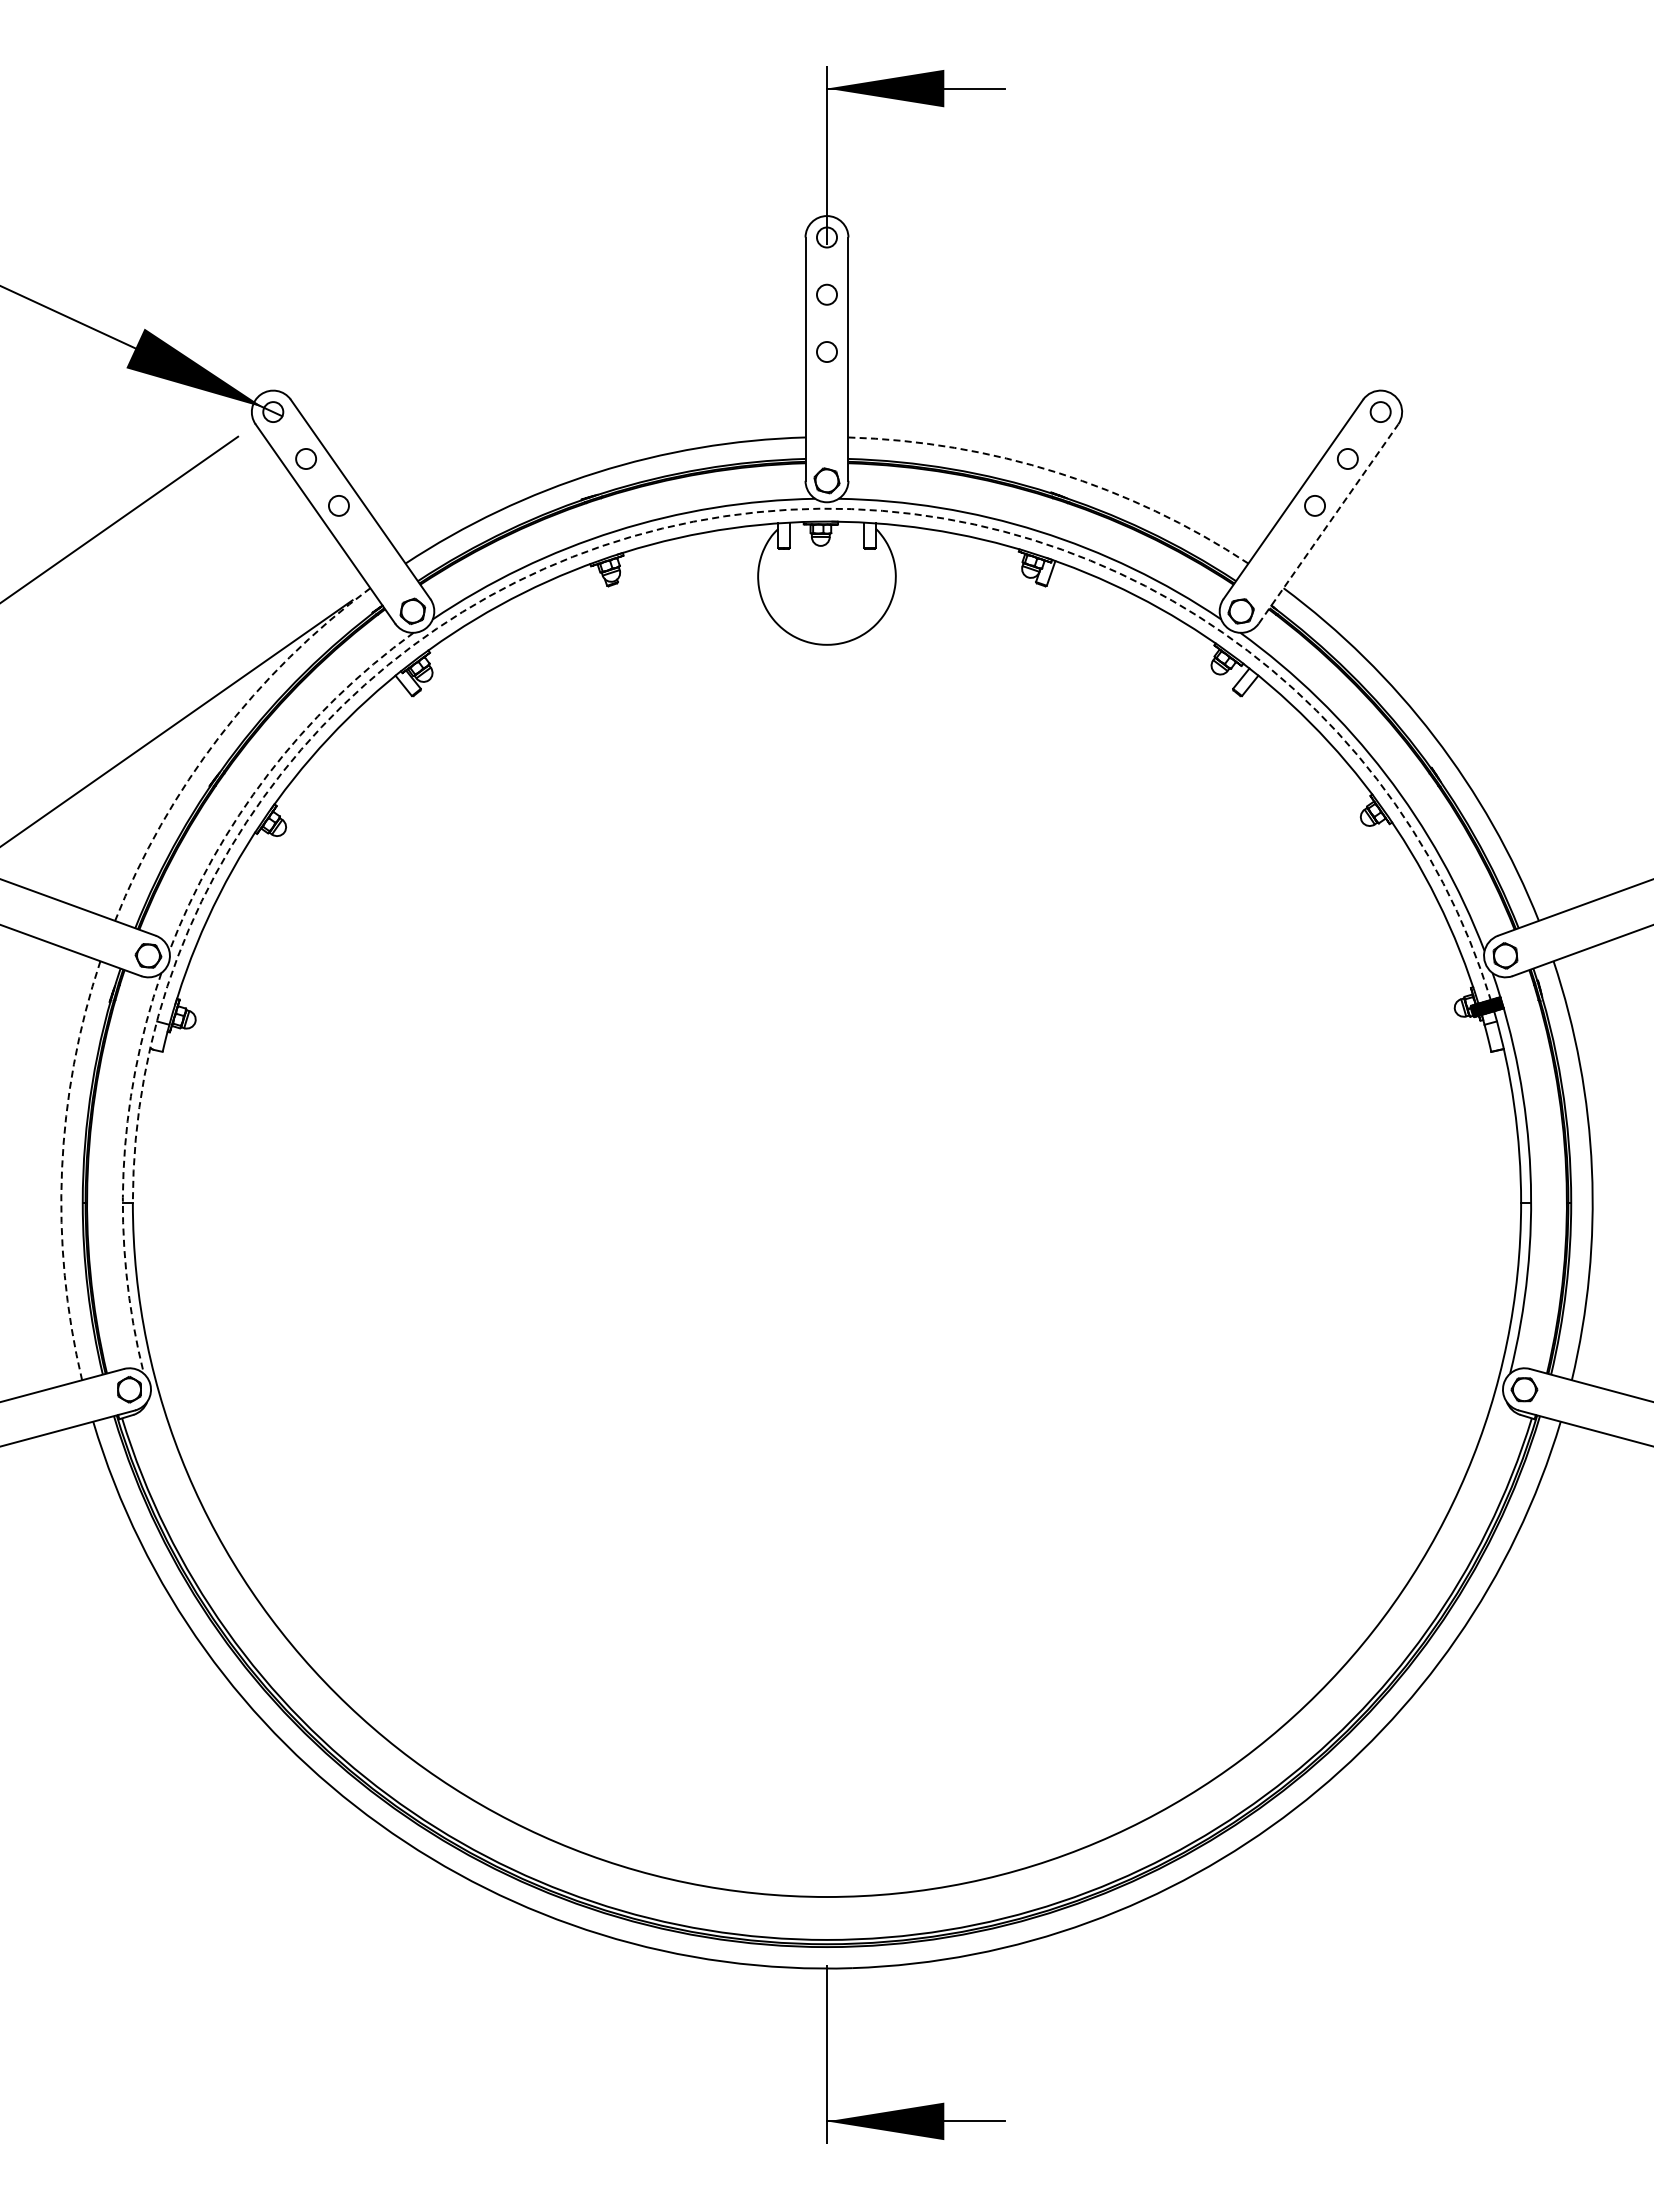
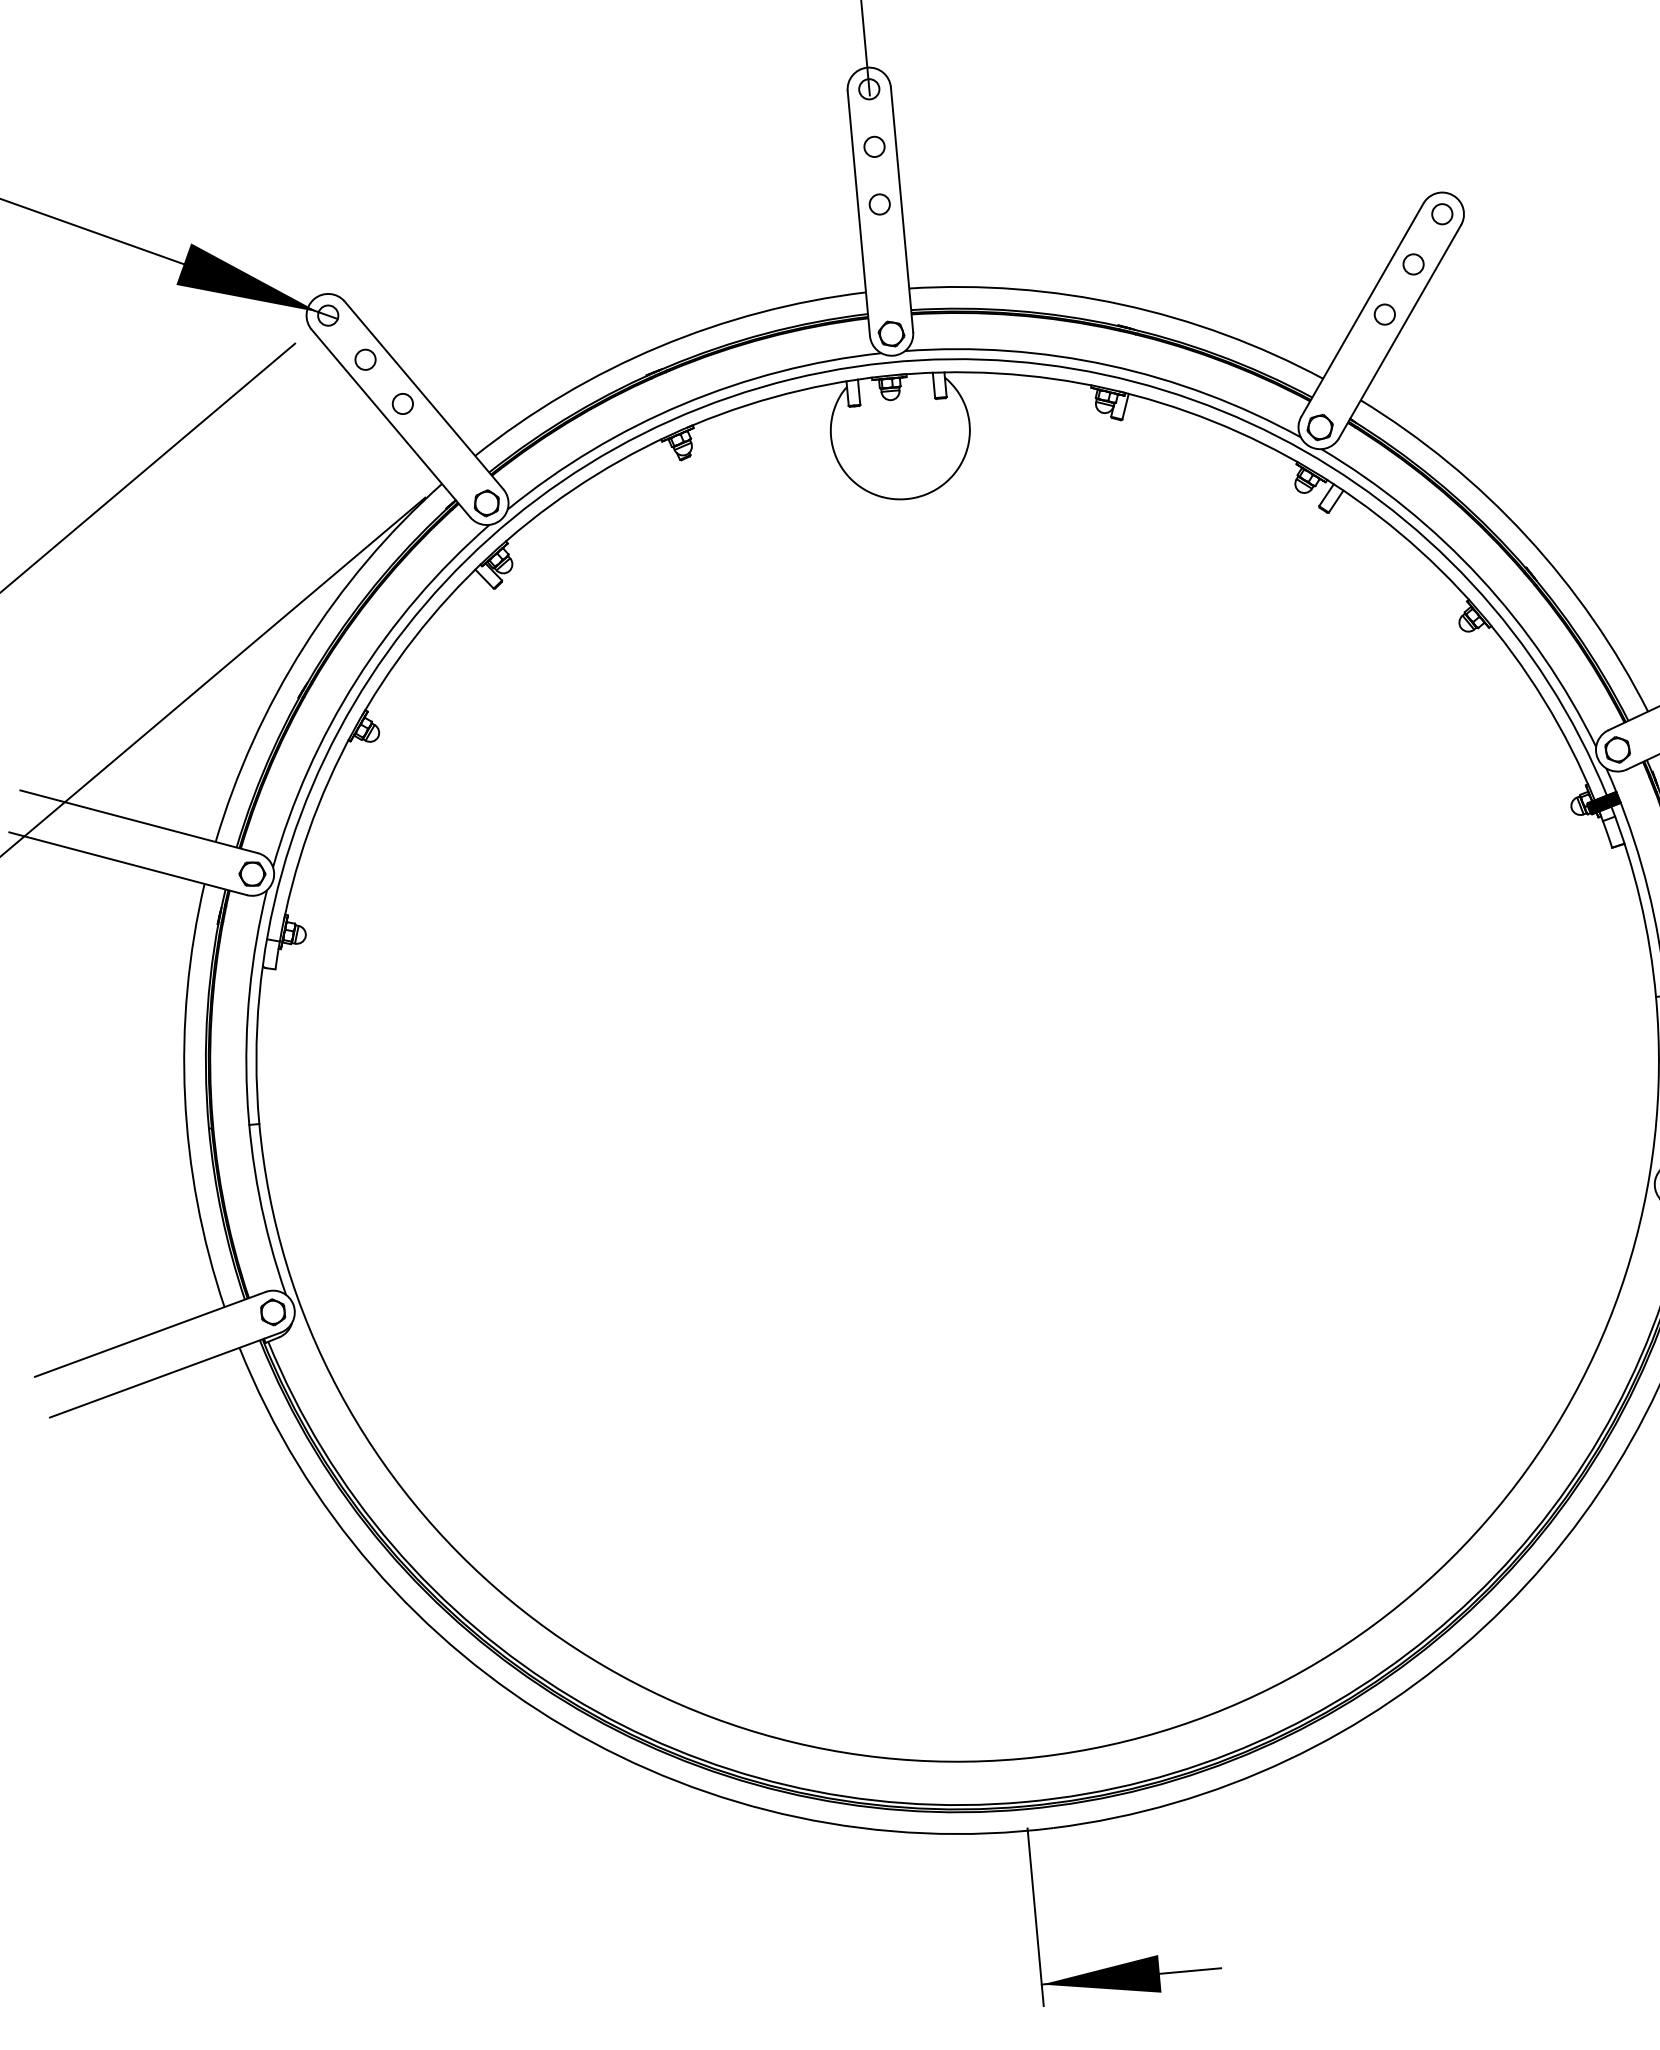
arc: (1057, 472) -> (1122, 304), dashed -> solid
arc: (724, 516) -> (791, 379), dashed -> solid
line: (1328, 524) -> (1400, 332), dashed -> solid
arc: (219, 736) -> (303, 646), dashed -> solid
arc: (268, 774) -> (356, 680), dashed -> solid
arc: (62, 1169) -> (185, 1096), dashed -> solid
arc: (123, 1172) -> (247, 1094), dashed -> solid

